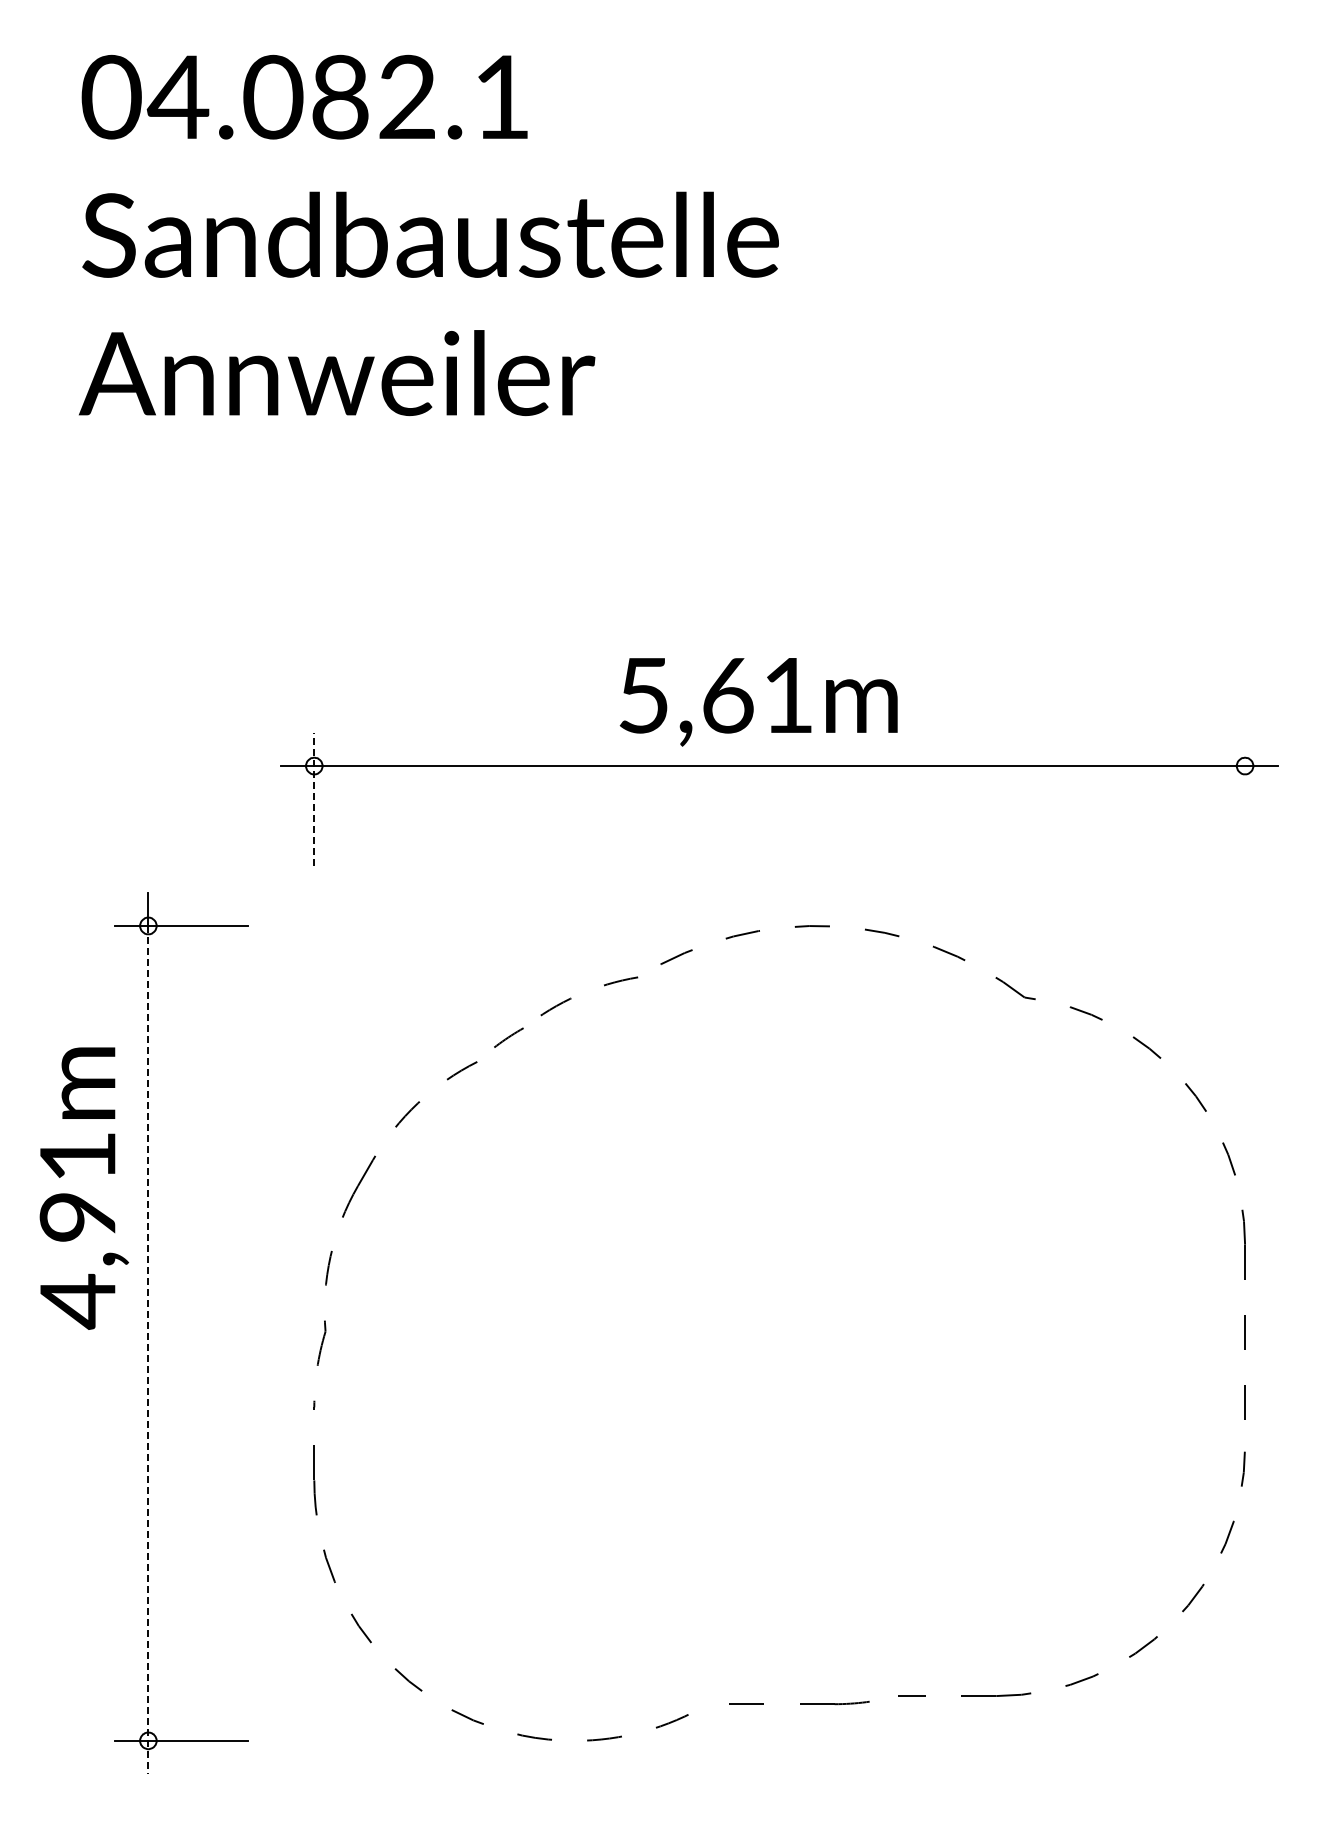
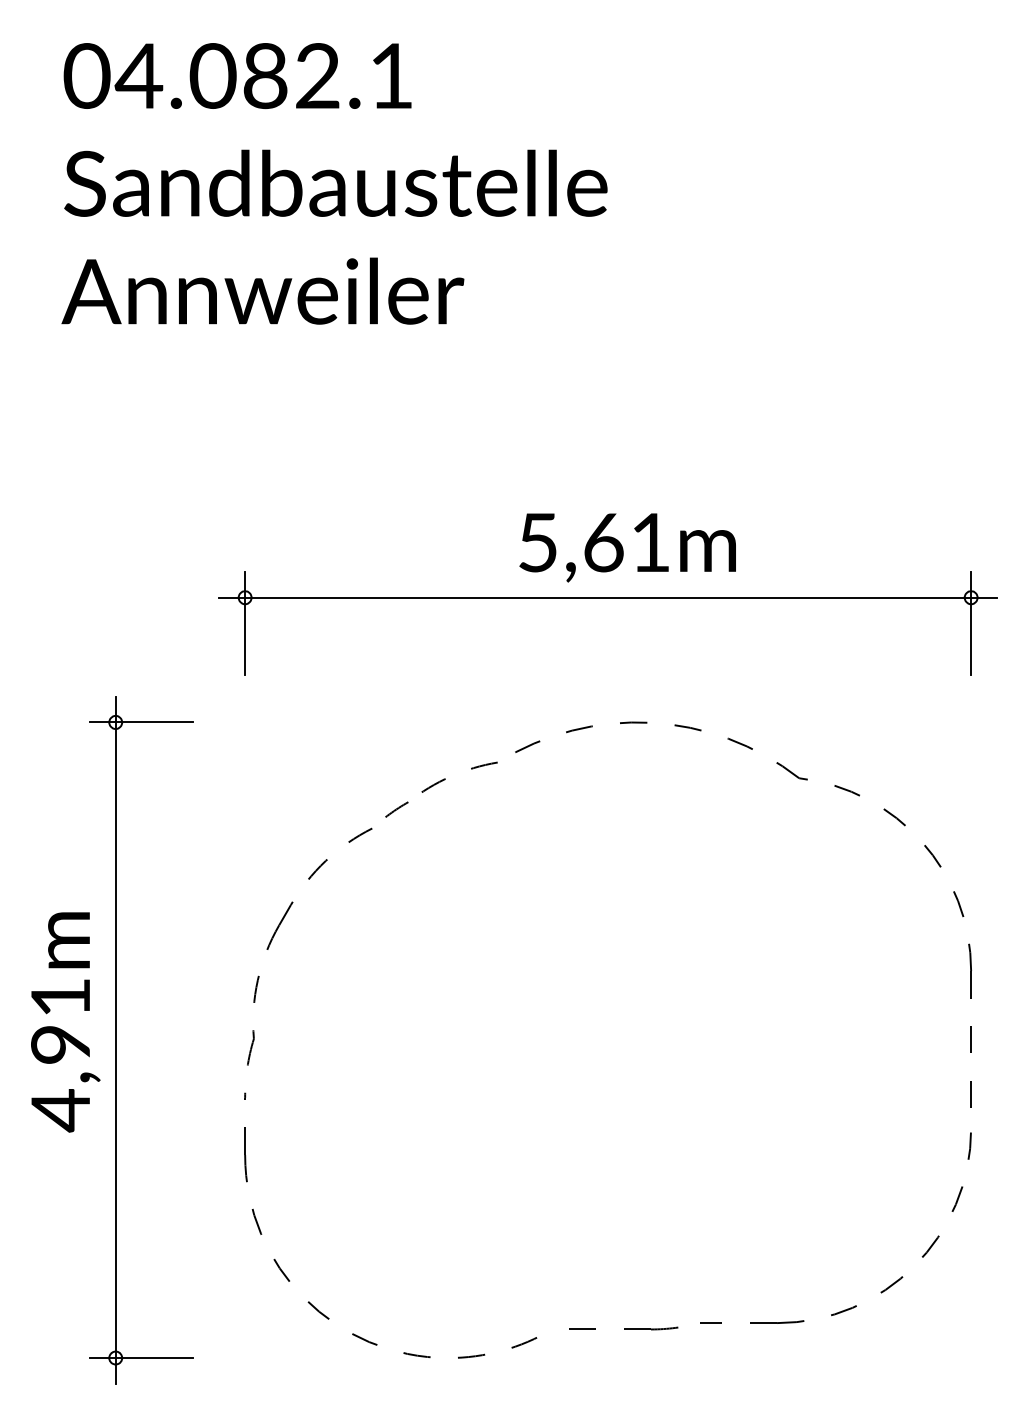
text: (758, 702) -> (627, 548), moved
line: (314, 798) -> (245, 623), dashed -> solid
line: (1245, 798) -> (971, 623), added
text: (83, 1188) -> (65, 1022), moved
line: (148, 1350) -> (115, 1053), dashed -> solid

